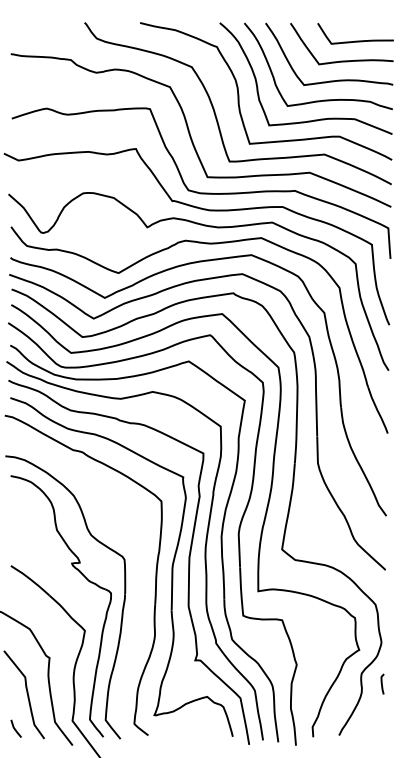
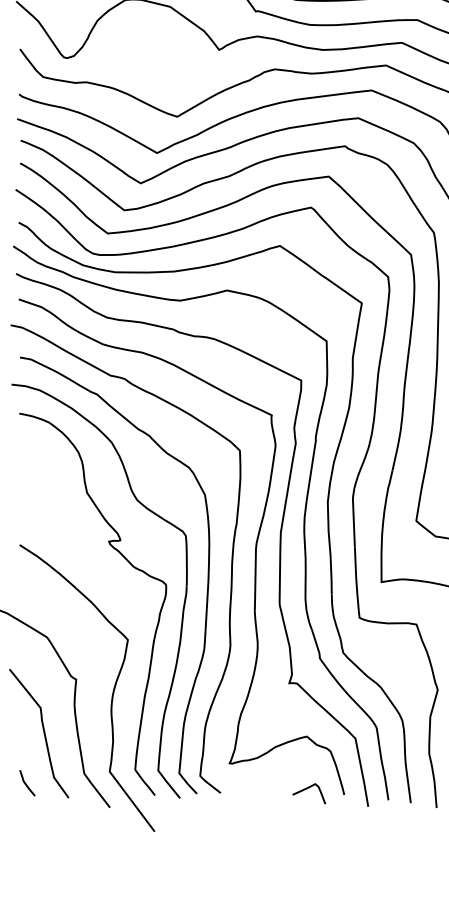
part: (138, 593) -> (206, 585), added
curve: (207, 733) -> (307, 790), added

